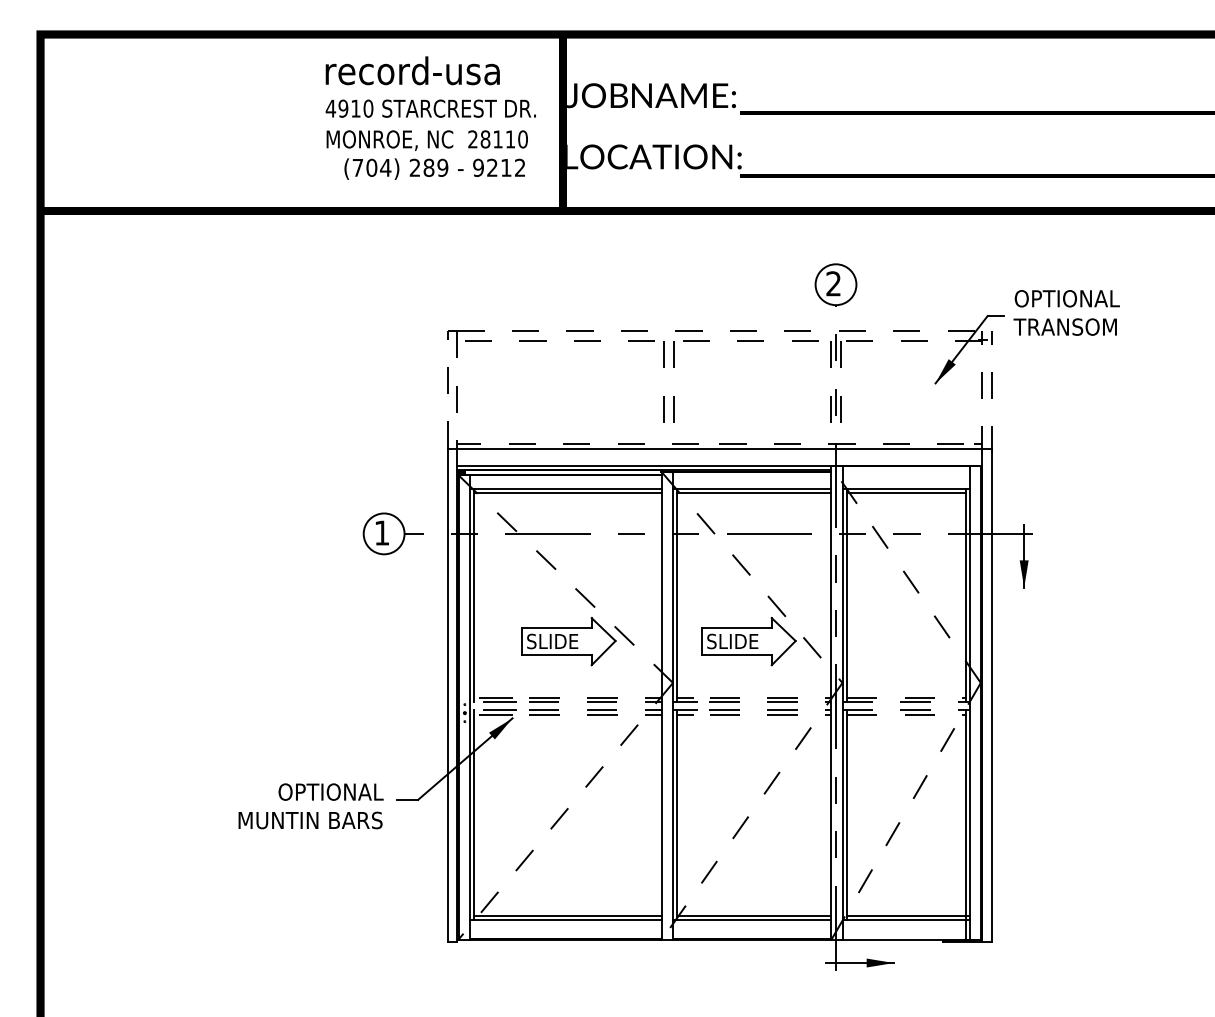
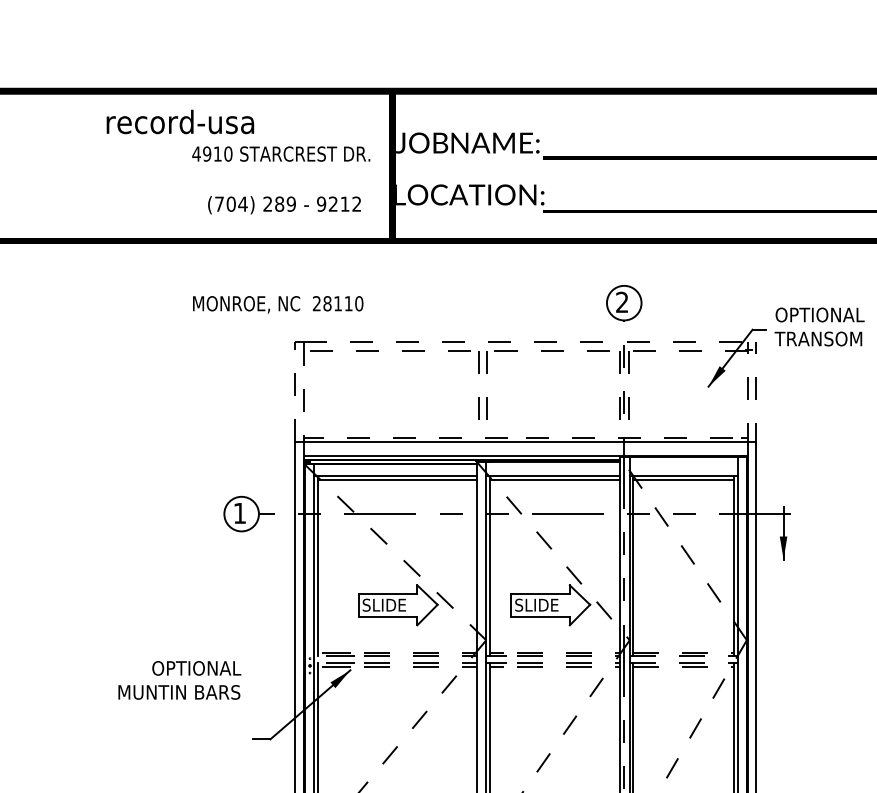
text: (412, 70) -> (180, 121), moved
text: (426, 140) -> (277, 304), moved
text: (310, 806) -> (179, 680), moved

